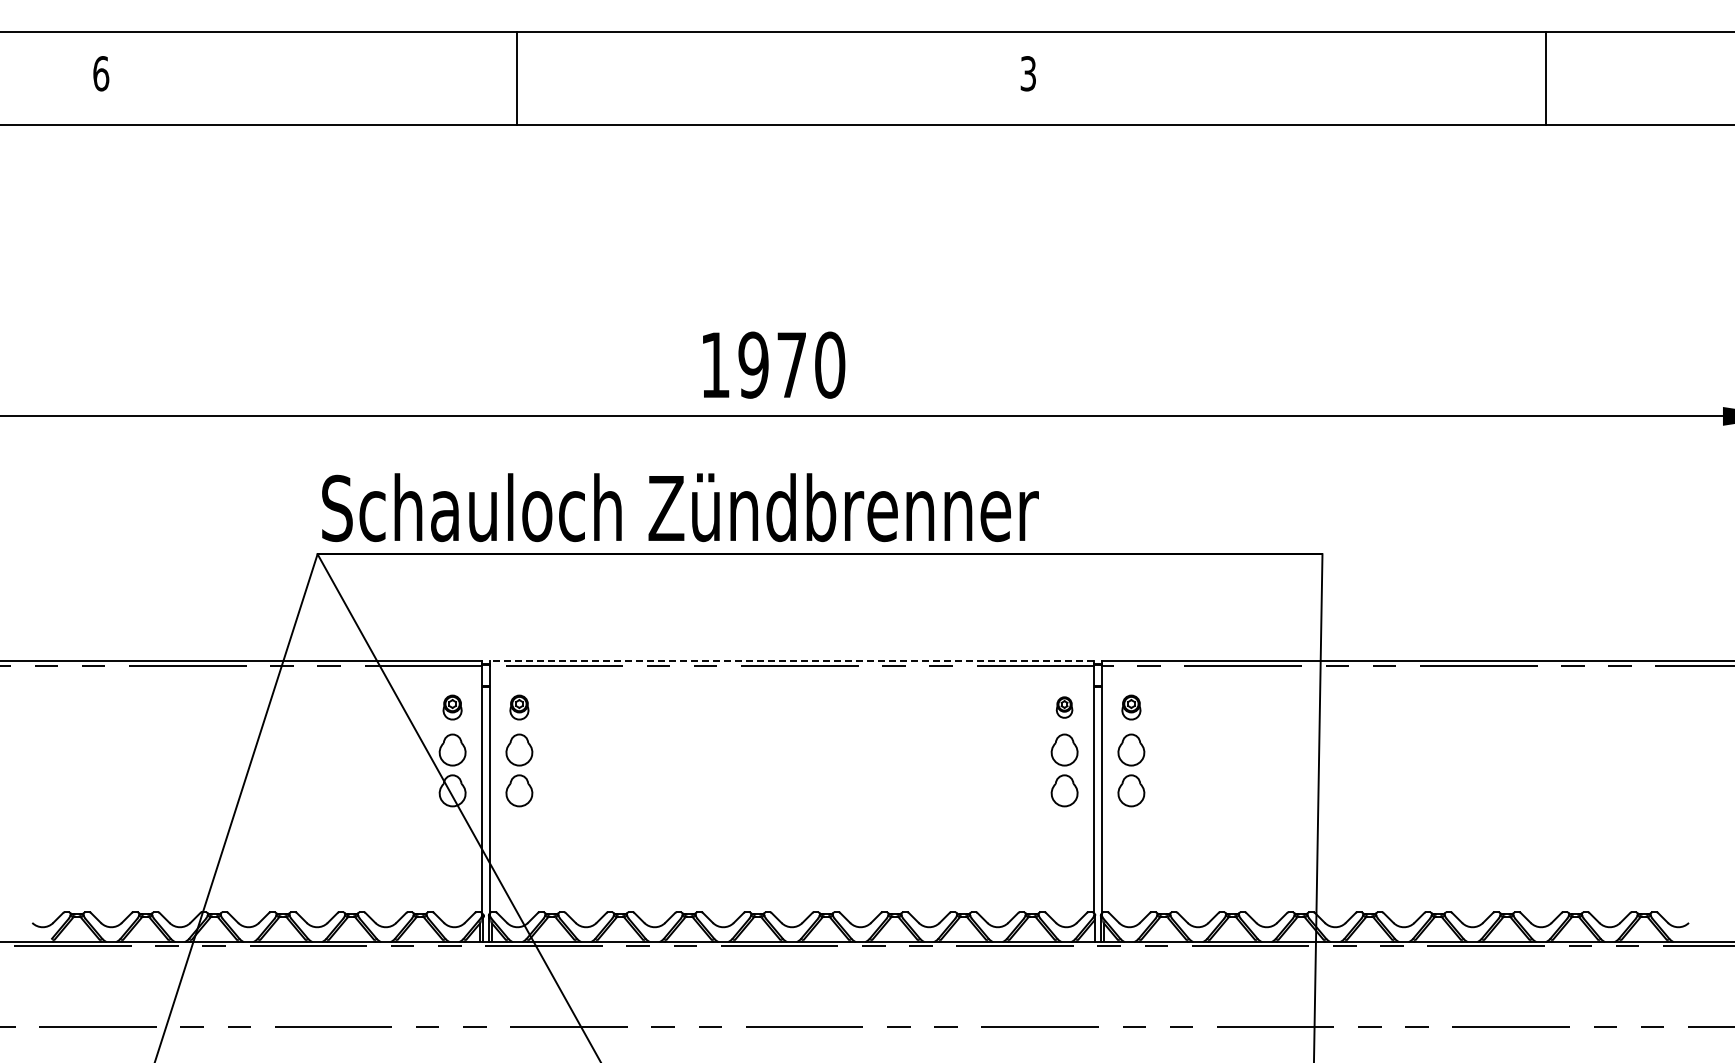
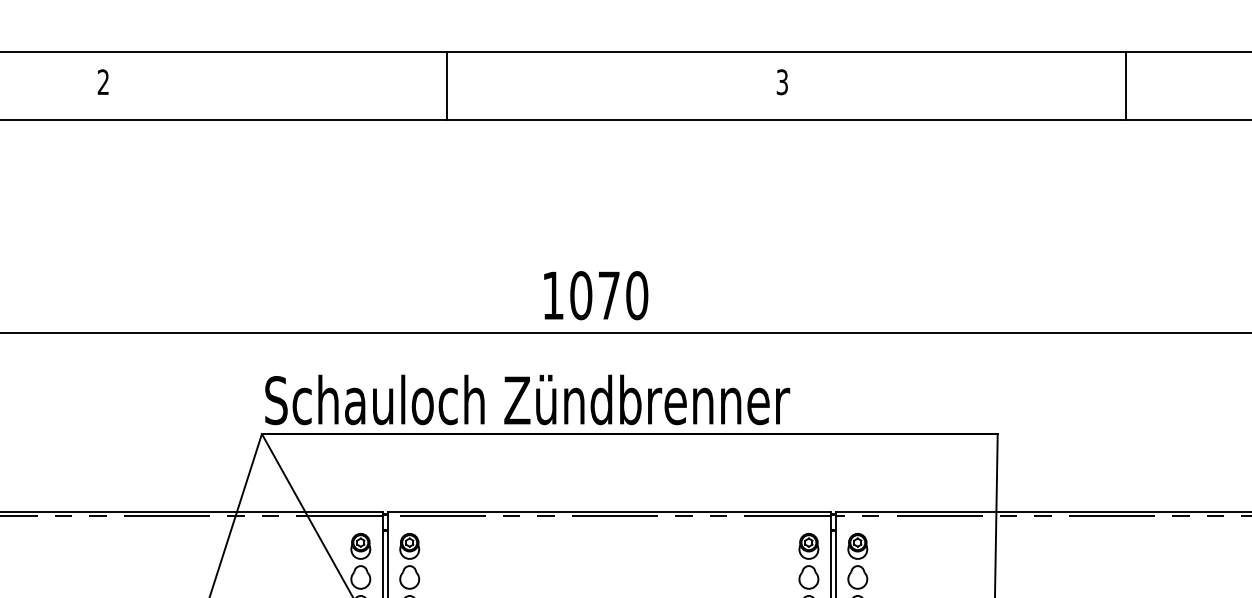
text: (101, 73) -> (103, 82), 6 -> 2
line: (517, 77) -> (447, 85), moved
line: (1546, 77) -> (1125, 85), moved
text: (753, 364) -> (581, 295), 1970 -> 1070
line: (791, 660) -> (608, 511), dashed -> solid
part: (452, 707) -> (360, 546), size x1.43
part: (519, 707) -> (409, 546), size x1.43
part: (1064, 707) -> (808, 546), size x1.67
part: (1131, 707) -> (857, 546), size x1.43

